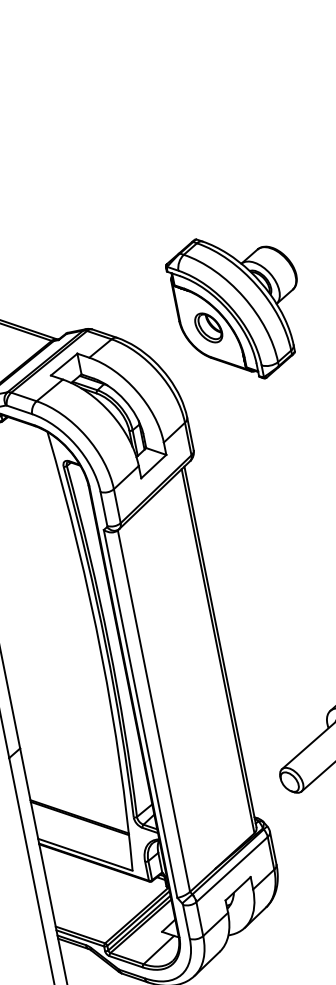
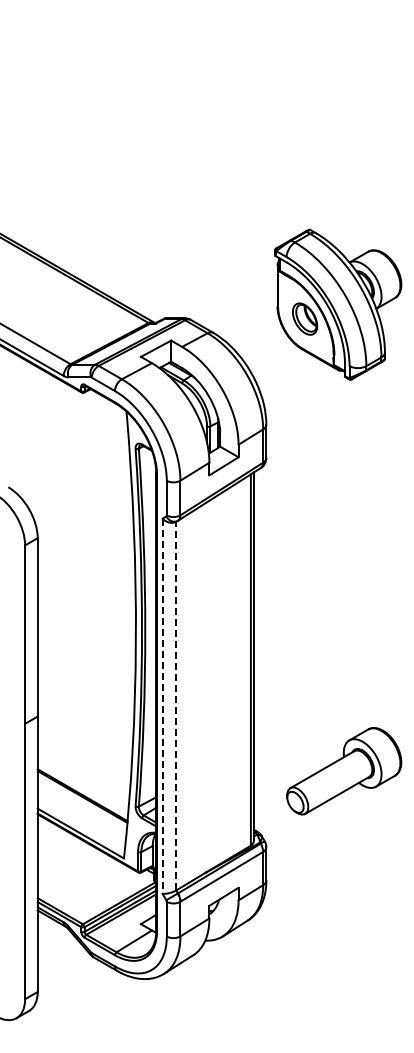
part: (238, 307) -> (338, 304), moved
line: (154, 710) -> (176, 705), solid -> dashed
line: (140, 714) -> (162, 706), solid -> dashed

